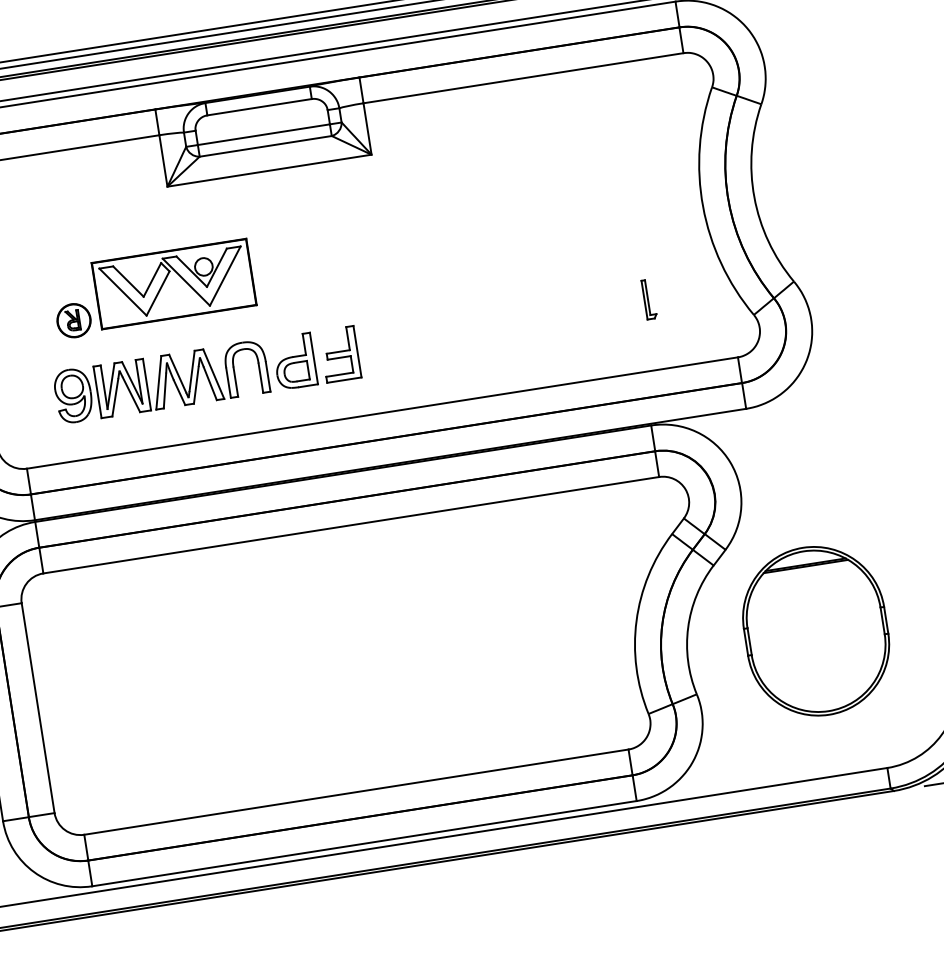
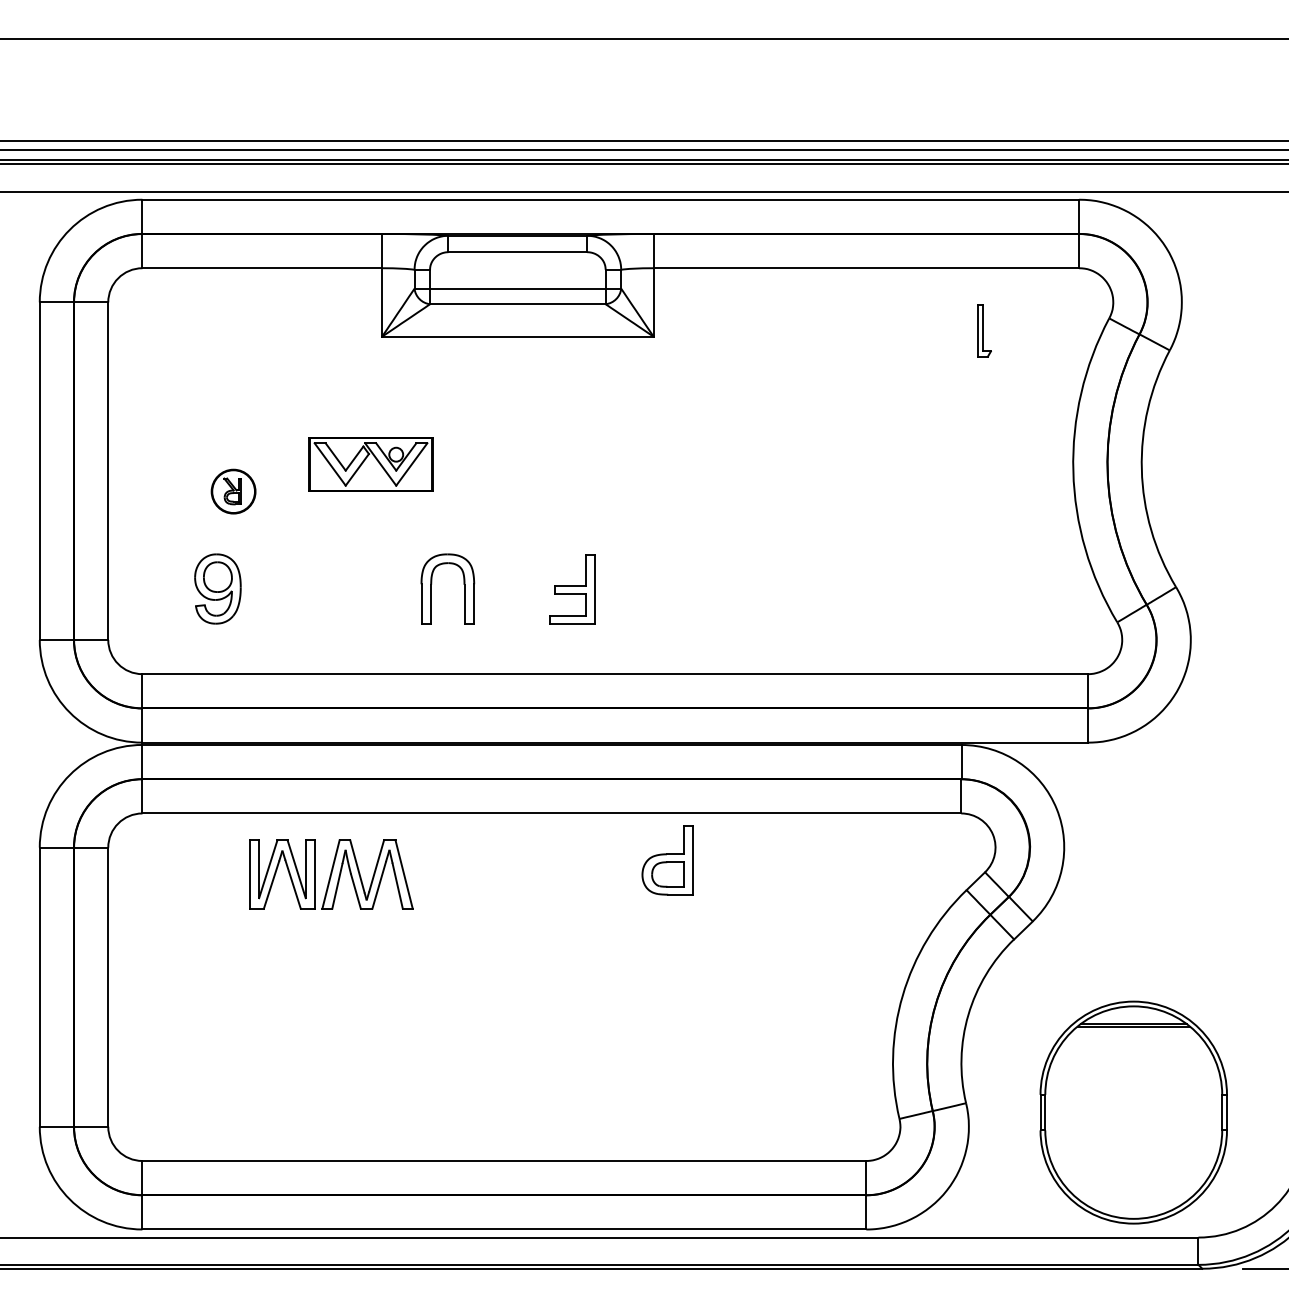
part: (173, 284) -> (370, 464), size x0.6
part: (649, 299) -> (984, 330), moved
part: (294, 361) -> (667, 860), moved
part: (159, 382) -> (331, 874), moved
part: (815, 631) -> (1133, 1112), moved

